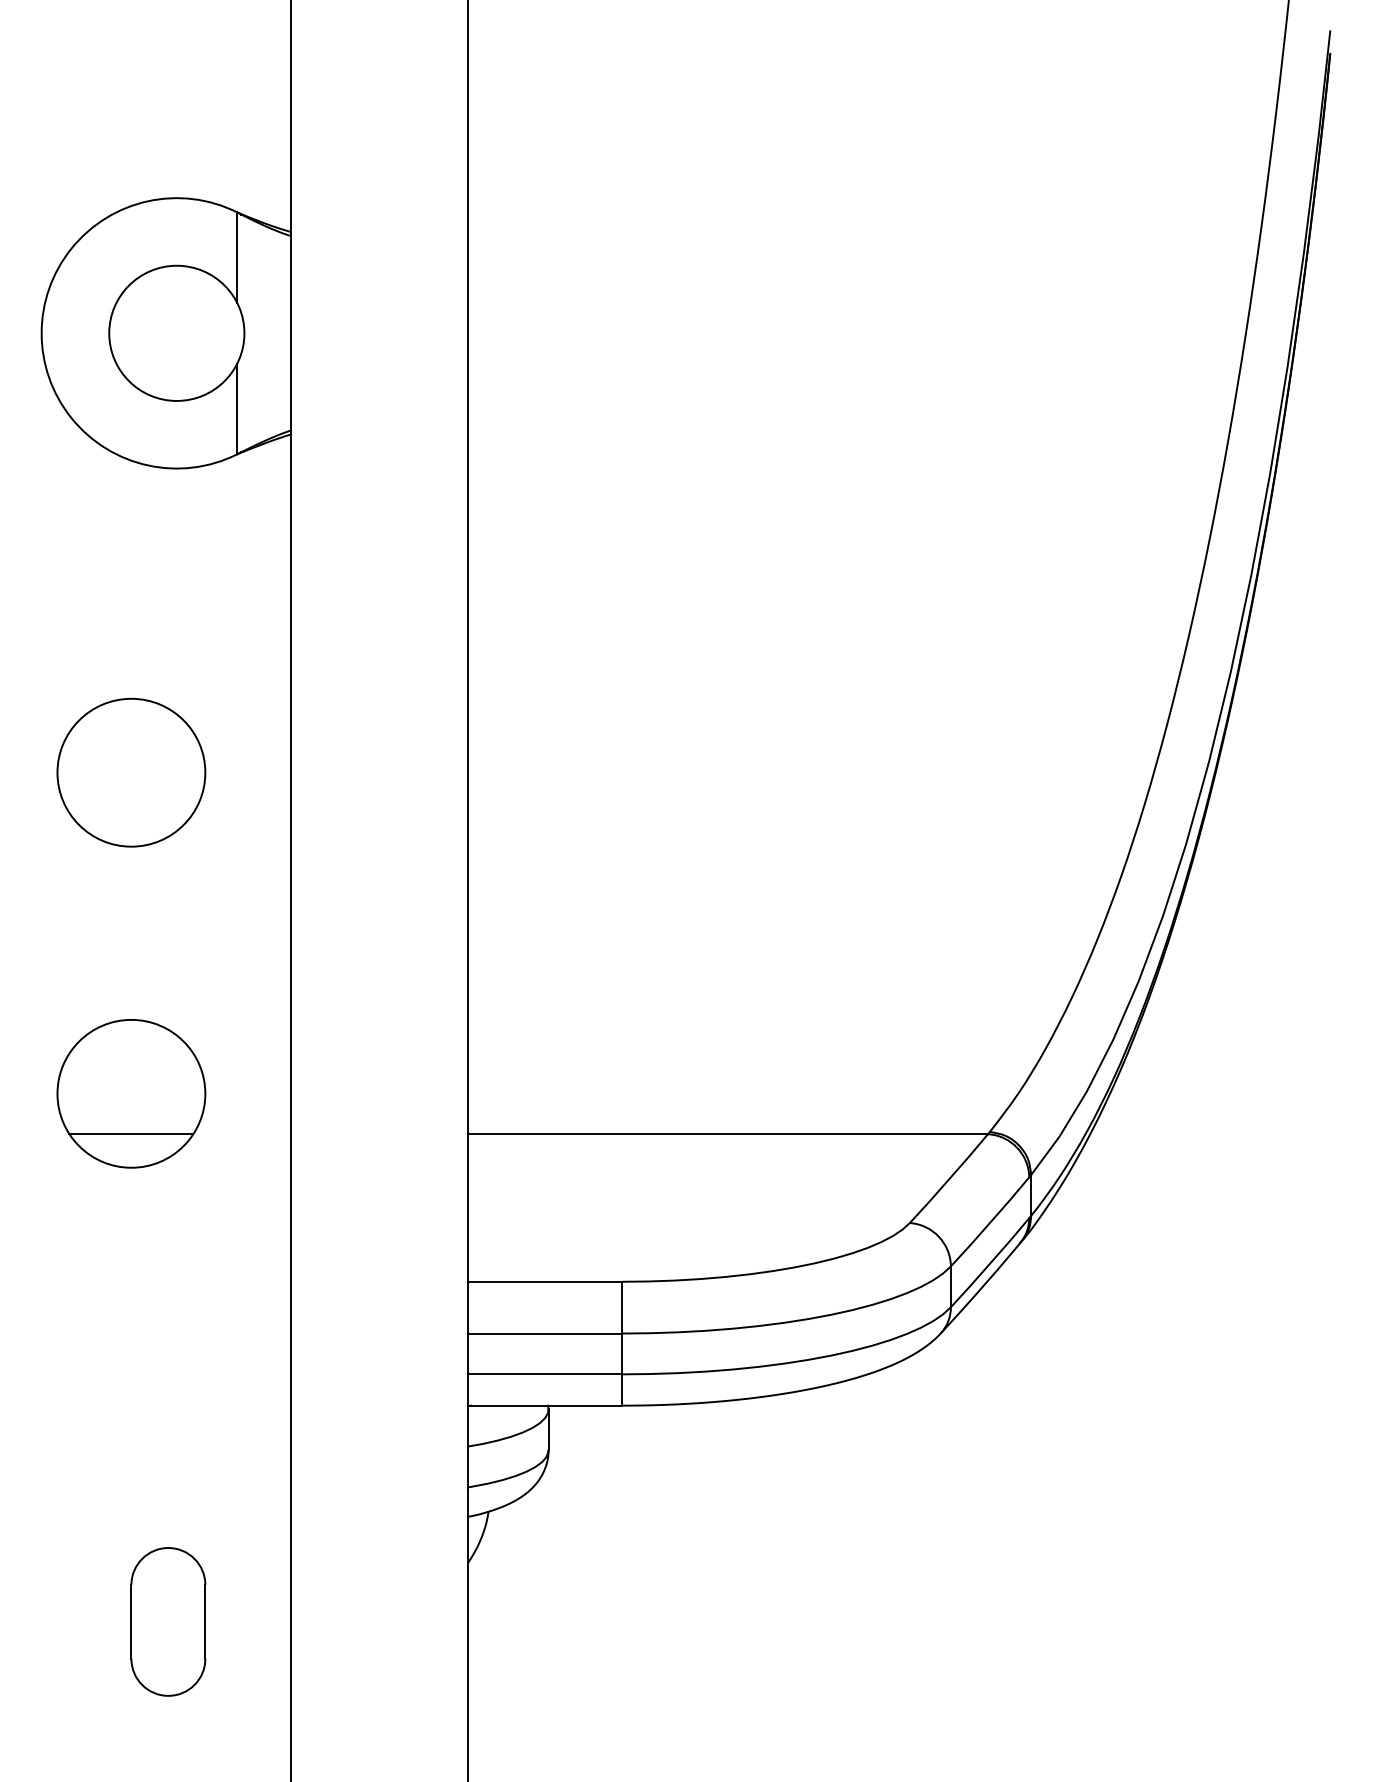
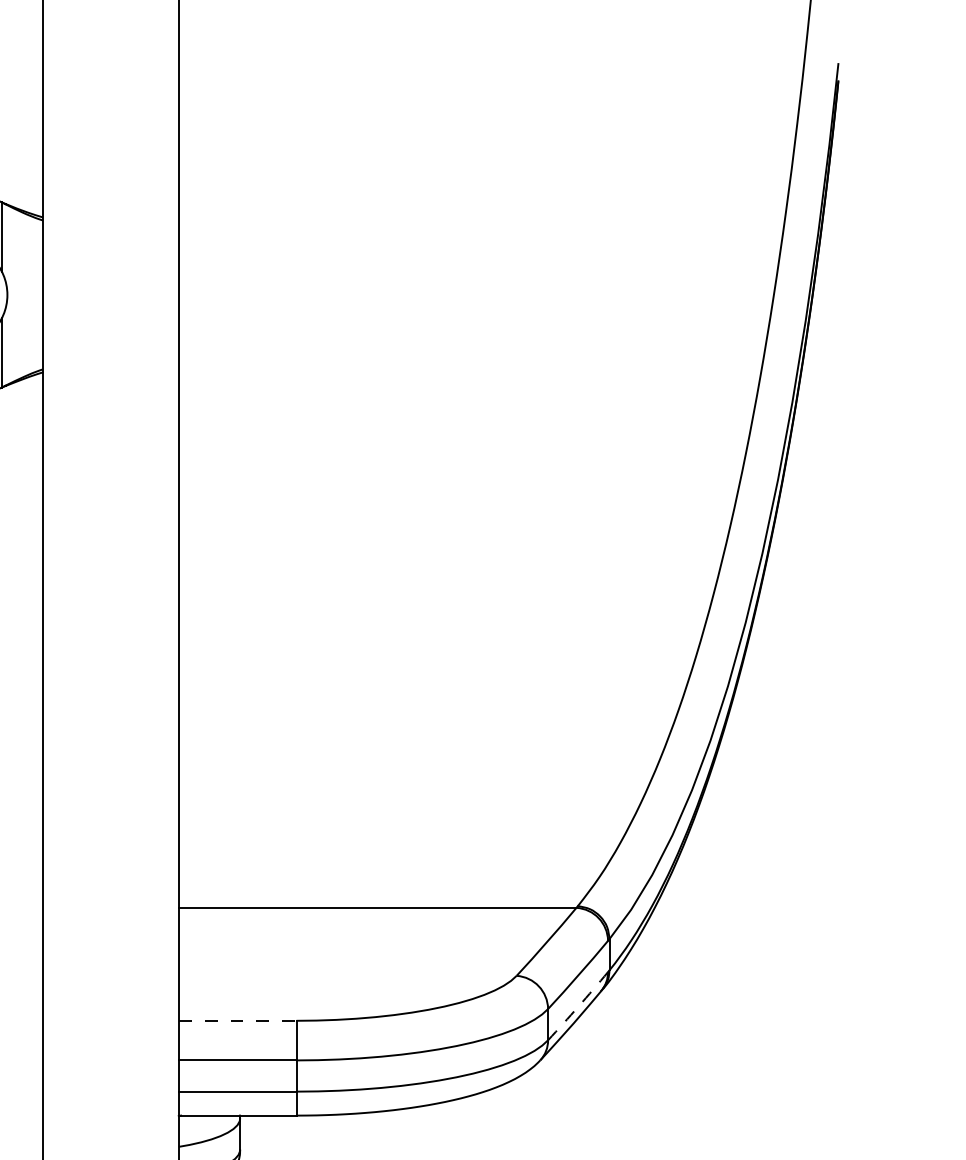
arc: (990, 1263) -> (578, 1006), solid -> dashed
line: (545, 1281) -> (237, 1020), solid -> dashed

